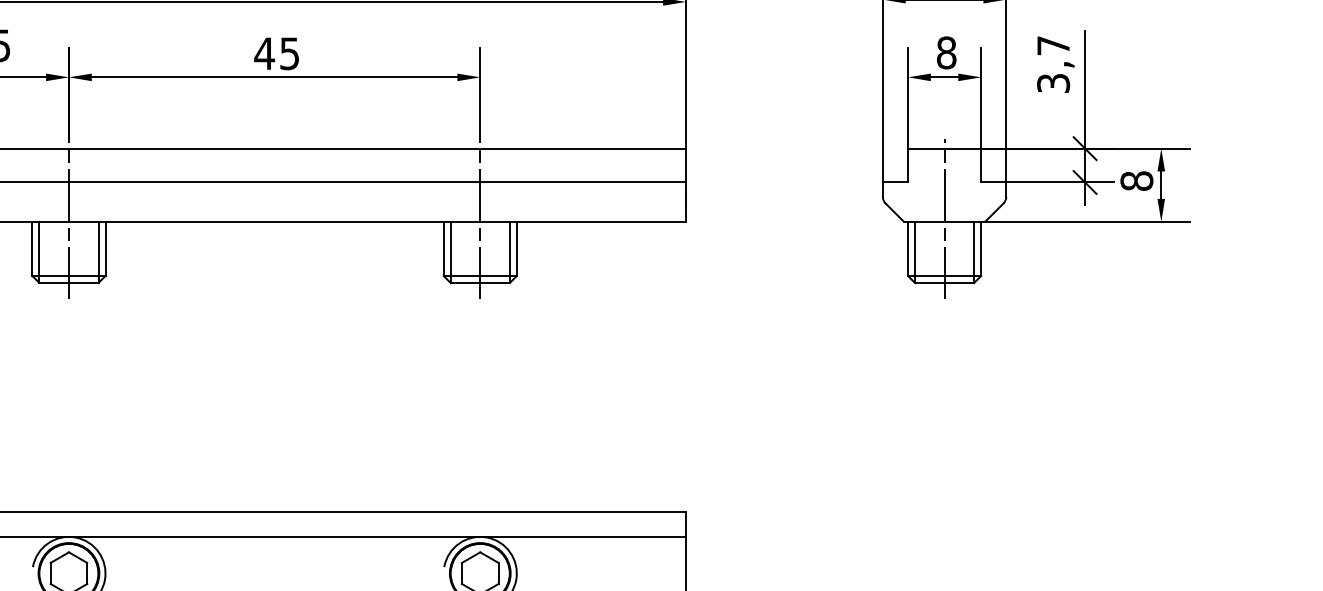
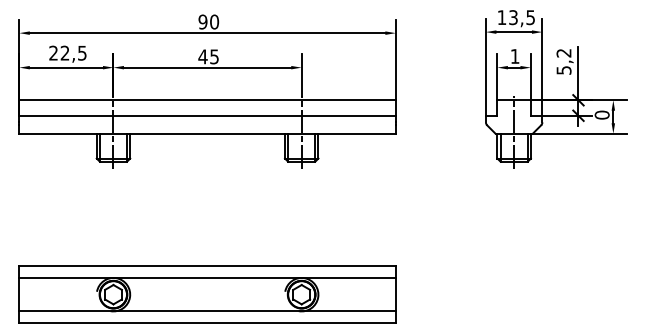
text: (945, 52) -> (514, 56), 8 -> 1
text: (1052, 63) -> (563, 61), 3,7 -> 5,2
text: (1137, 179) -> (602, 114), 8 -> 0

